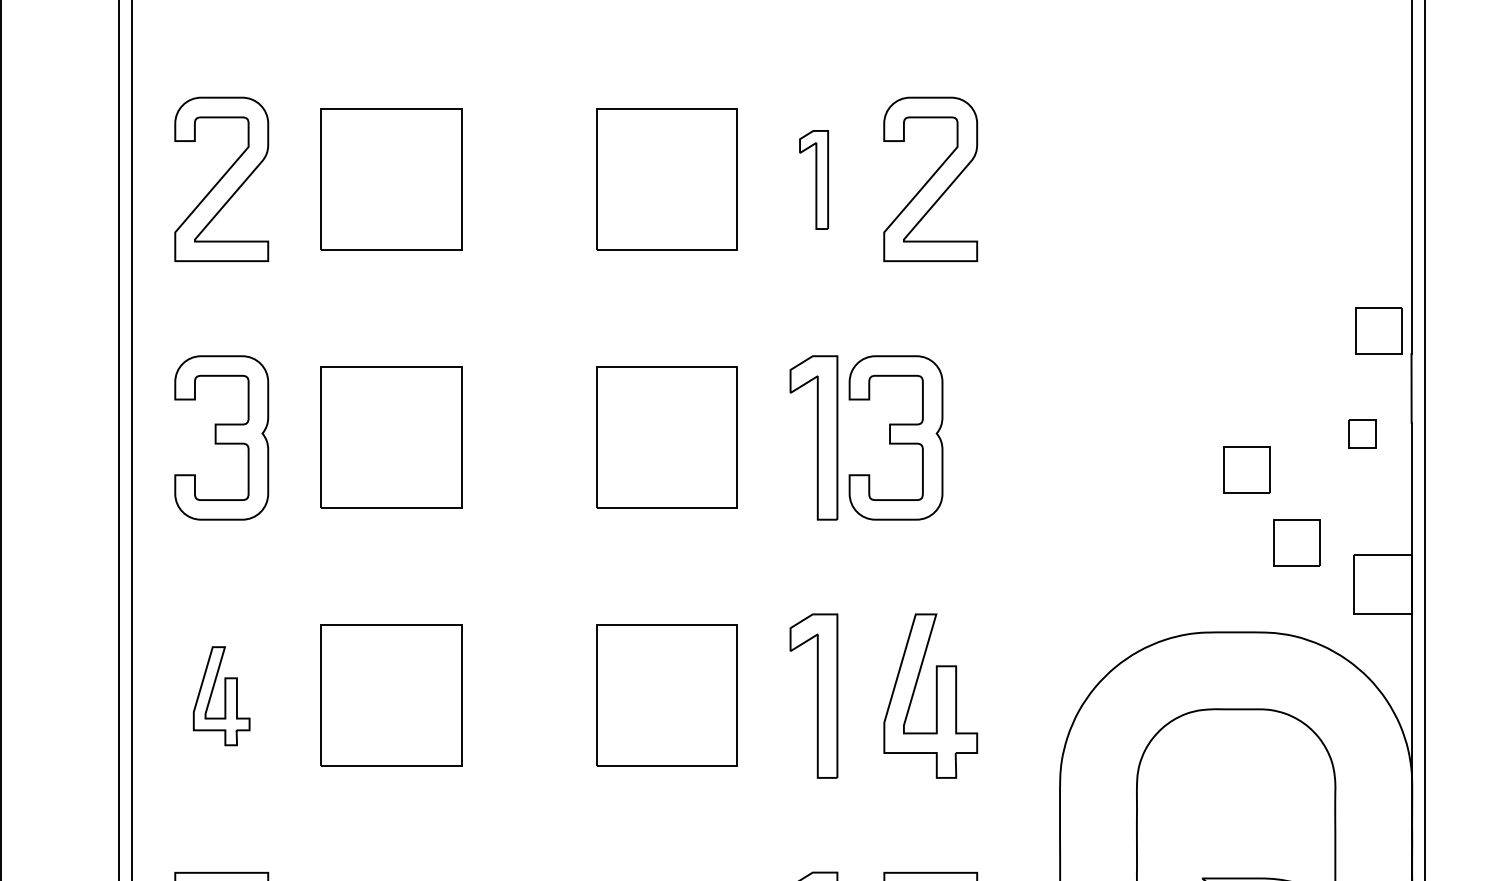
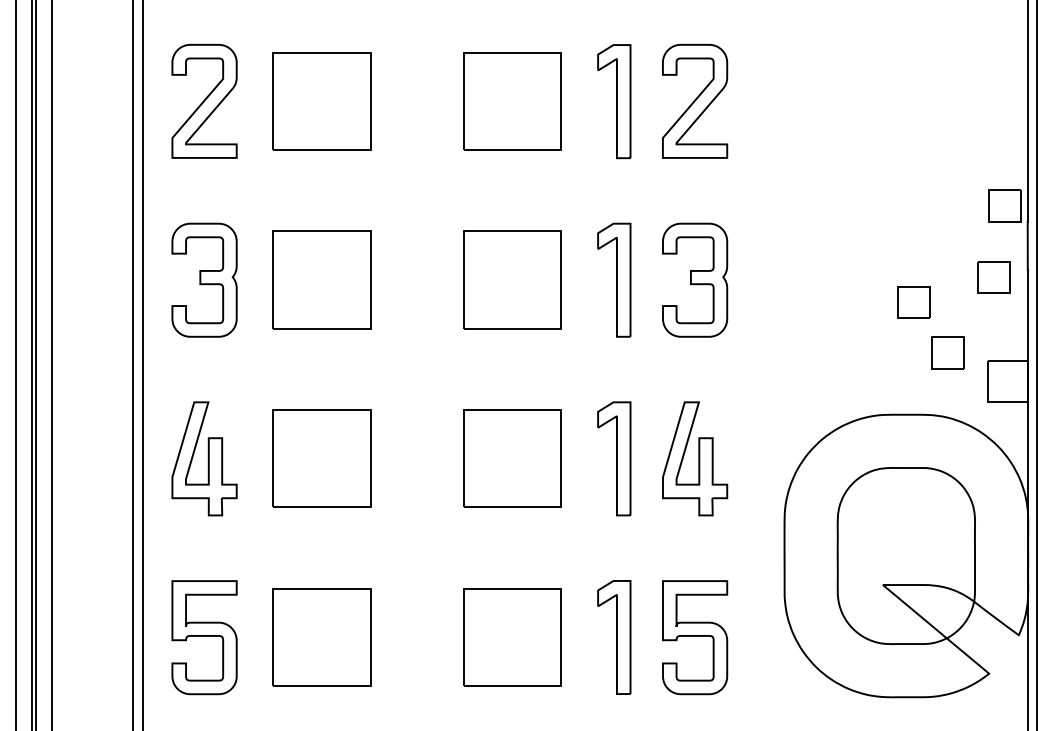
part: (814, 179) -> (614, 101), size x1.67
part: (1362, 433) -> (993, 277), size x1.67
part: (896, 436) -> (695, 279), moved
part: (221, 695) -> (204, 458), size x1.67

